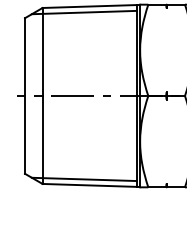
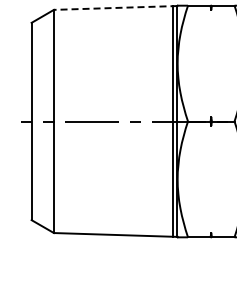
line: (91, 6) -> (115, 7), solid -> dashed
line: (84, 12) -> (106, 15), removed
line: (84, 179) -> (106, 227), removed

